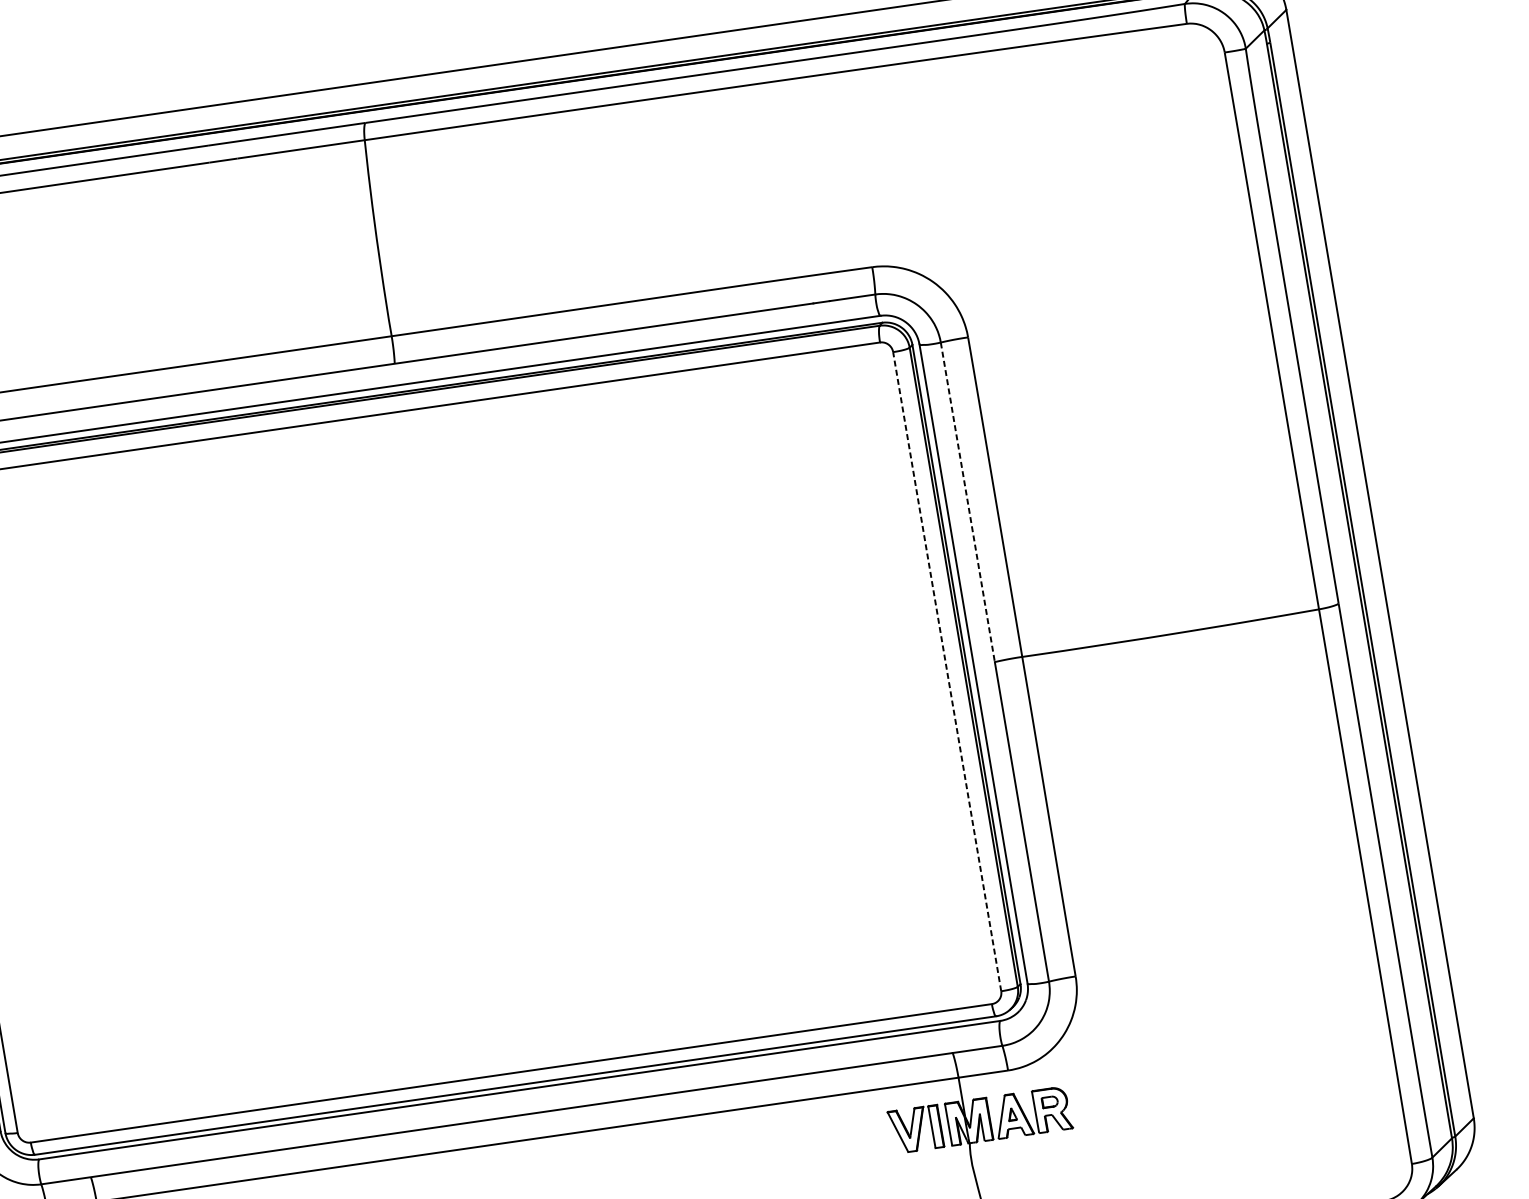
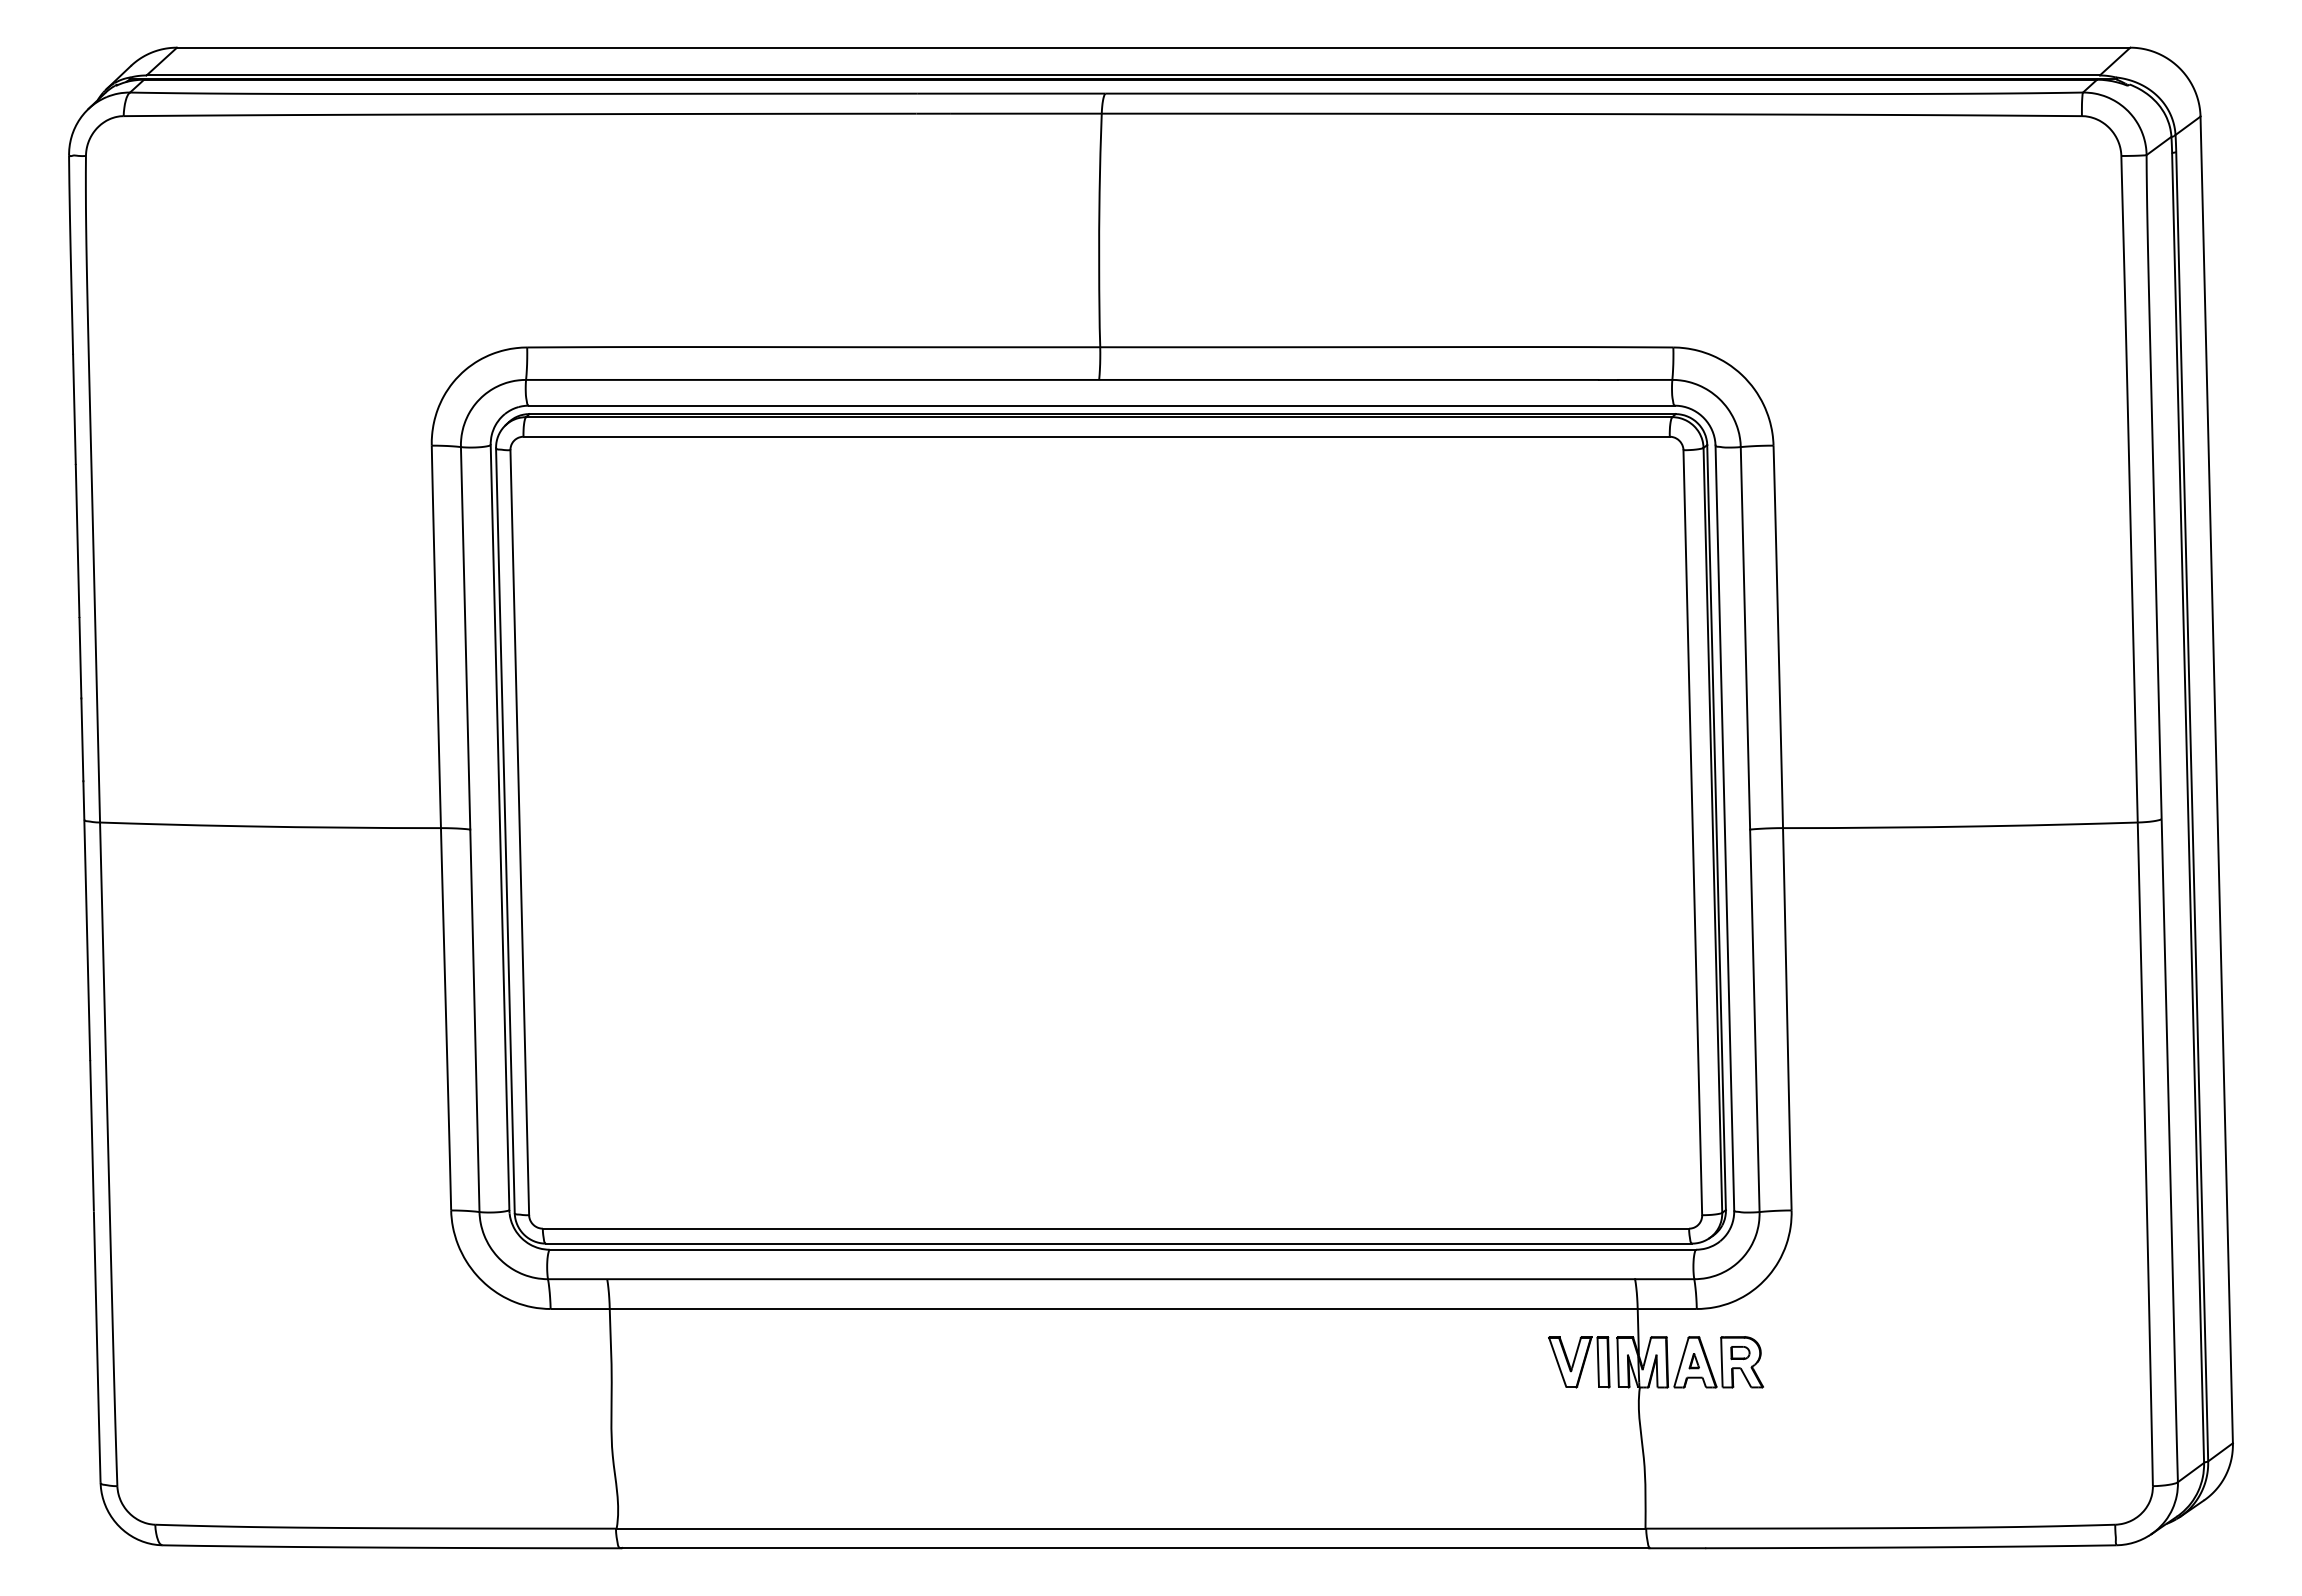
line: (967, 502) -> (1745, 638), dashed -> solid
line: (946, 671) -> (1692, 832), dashed -> solid

